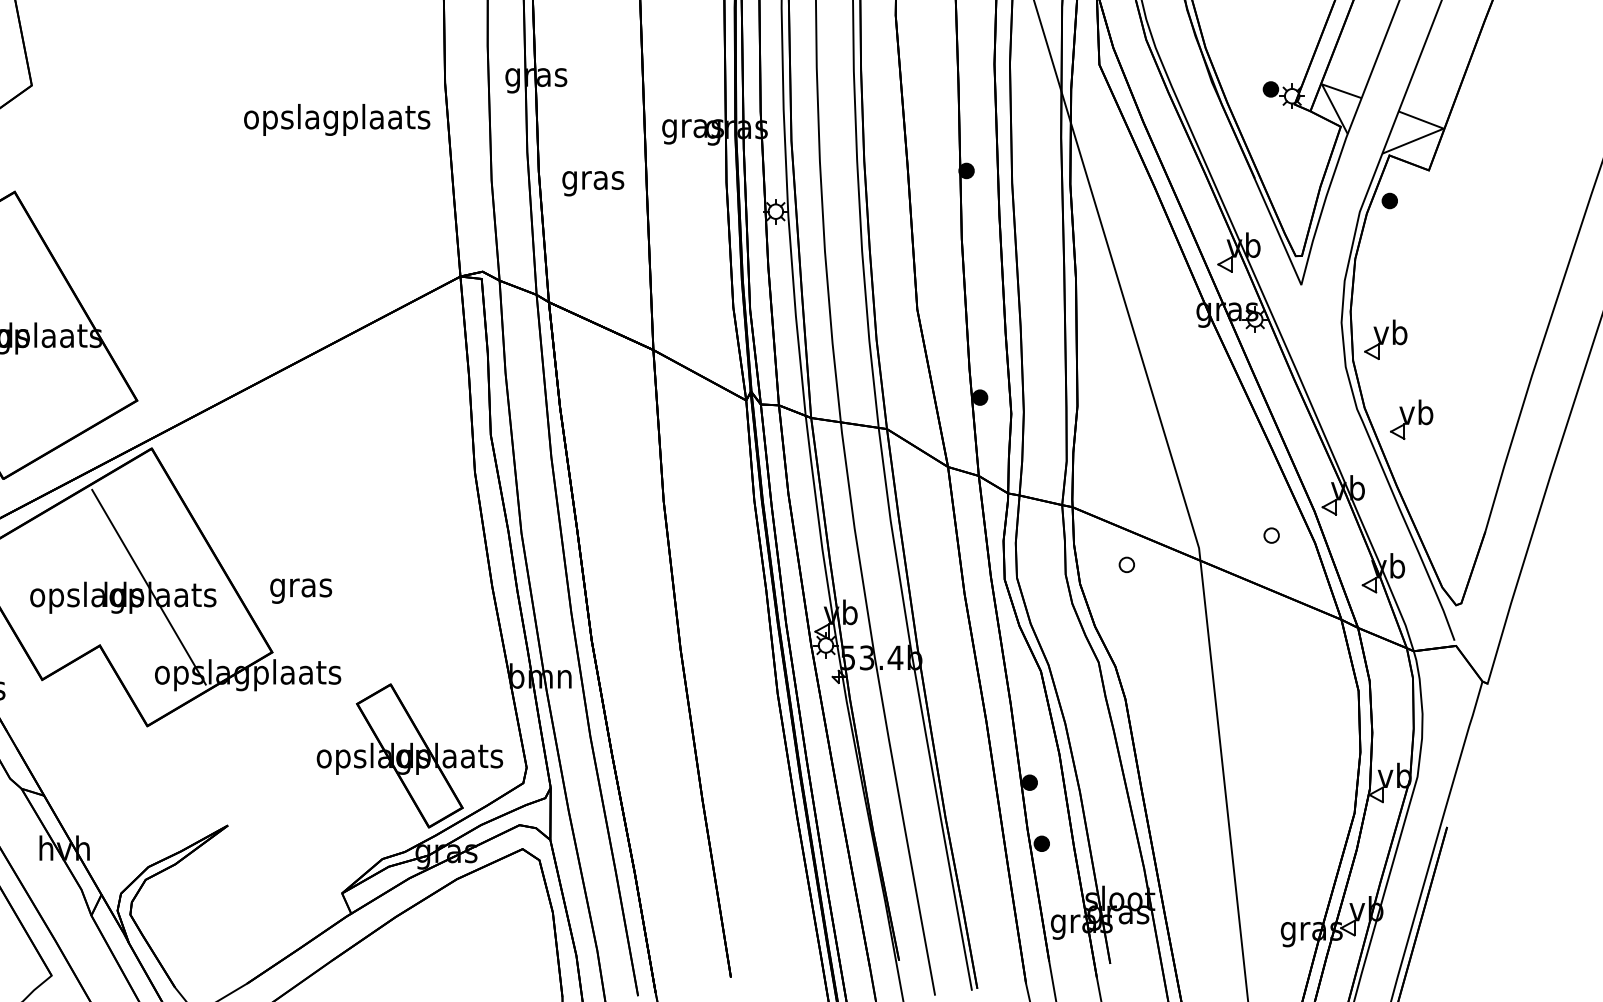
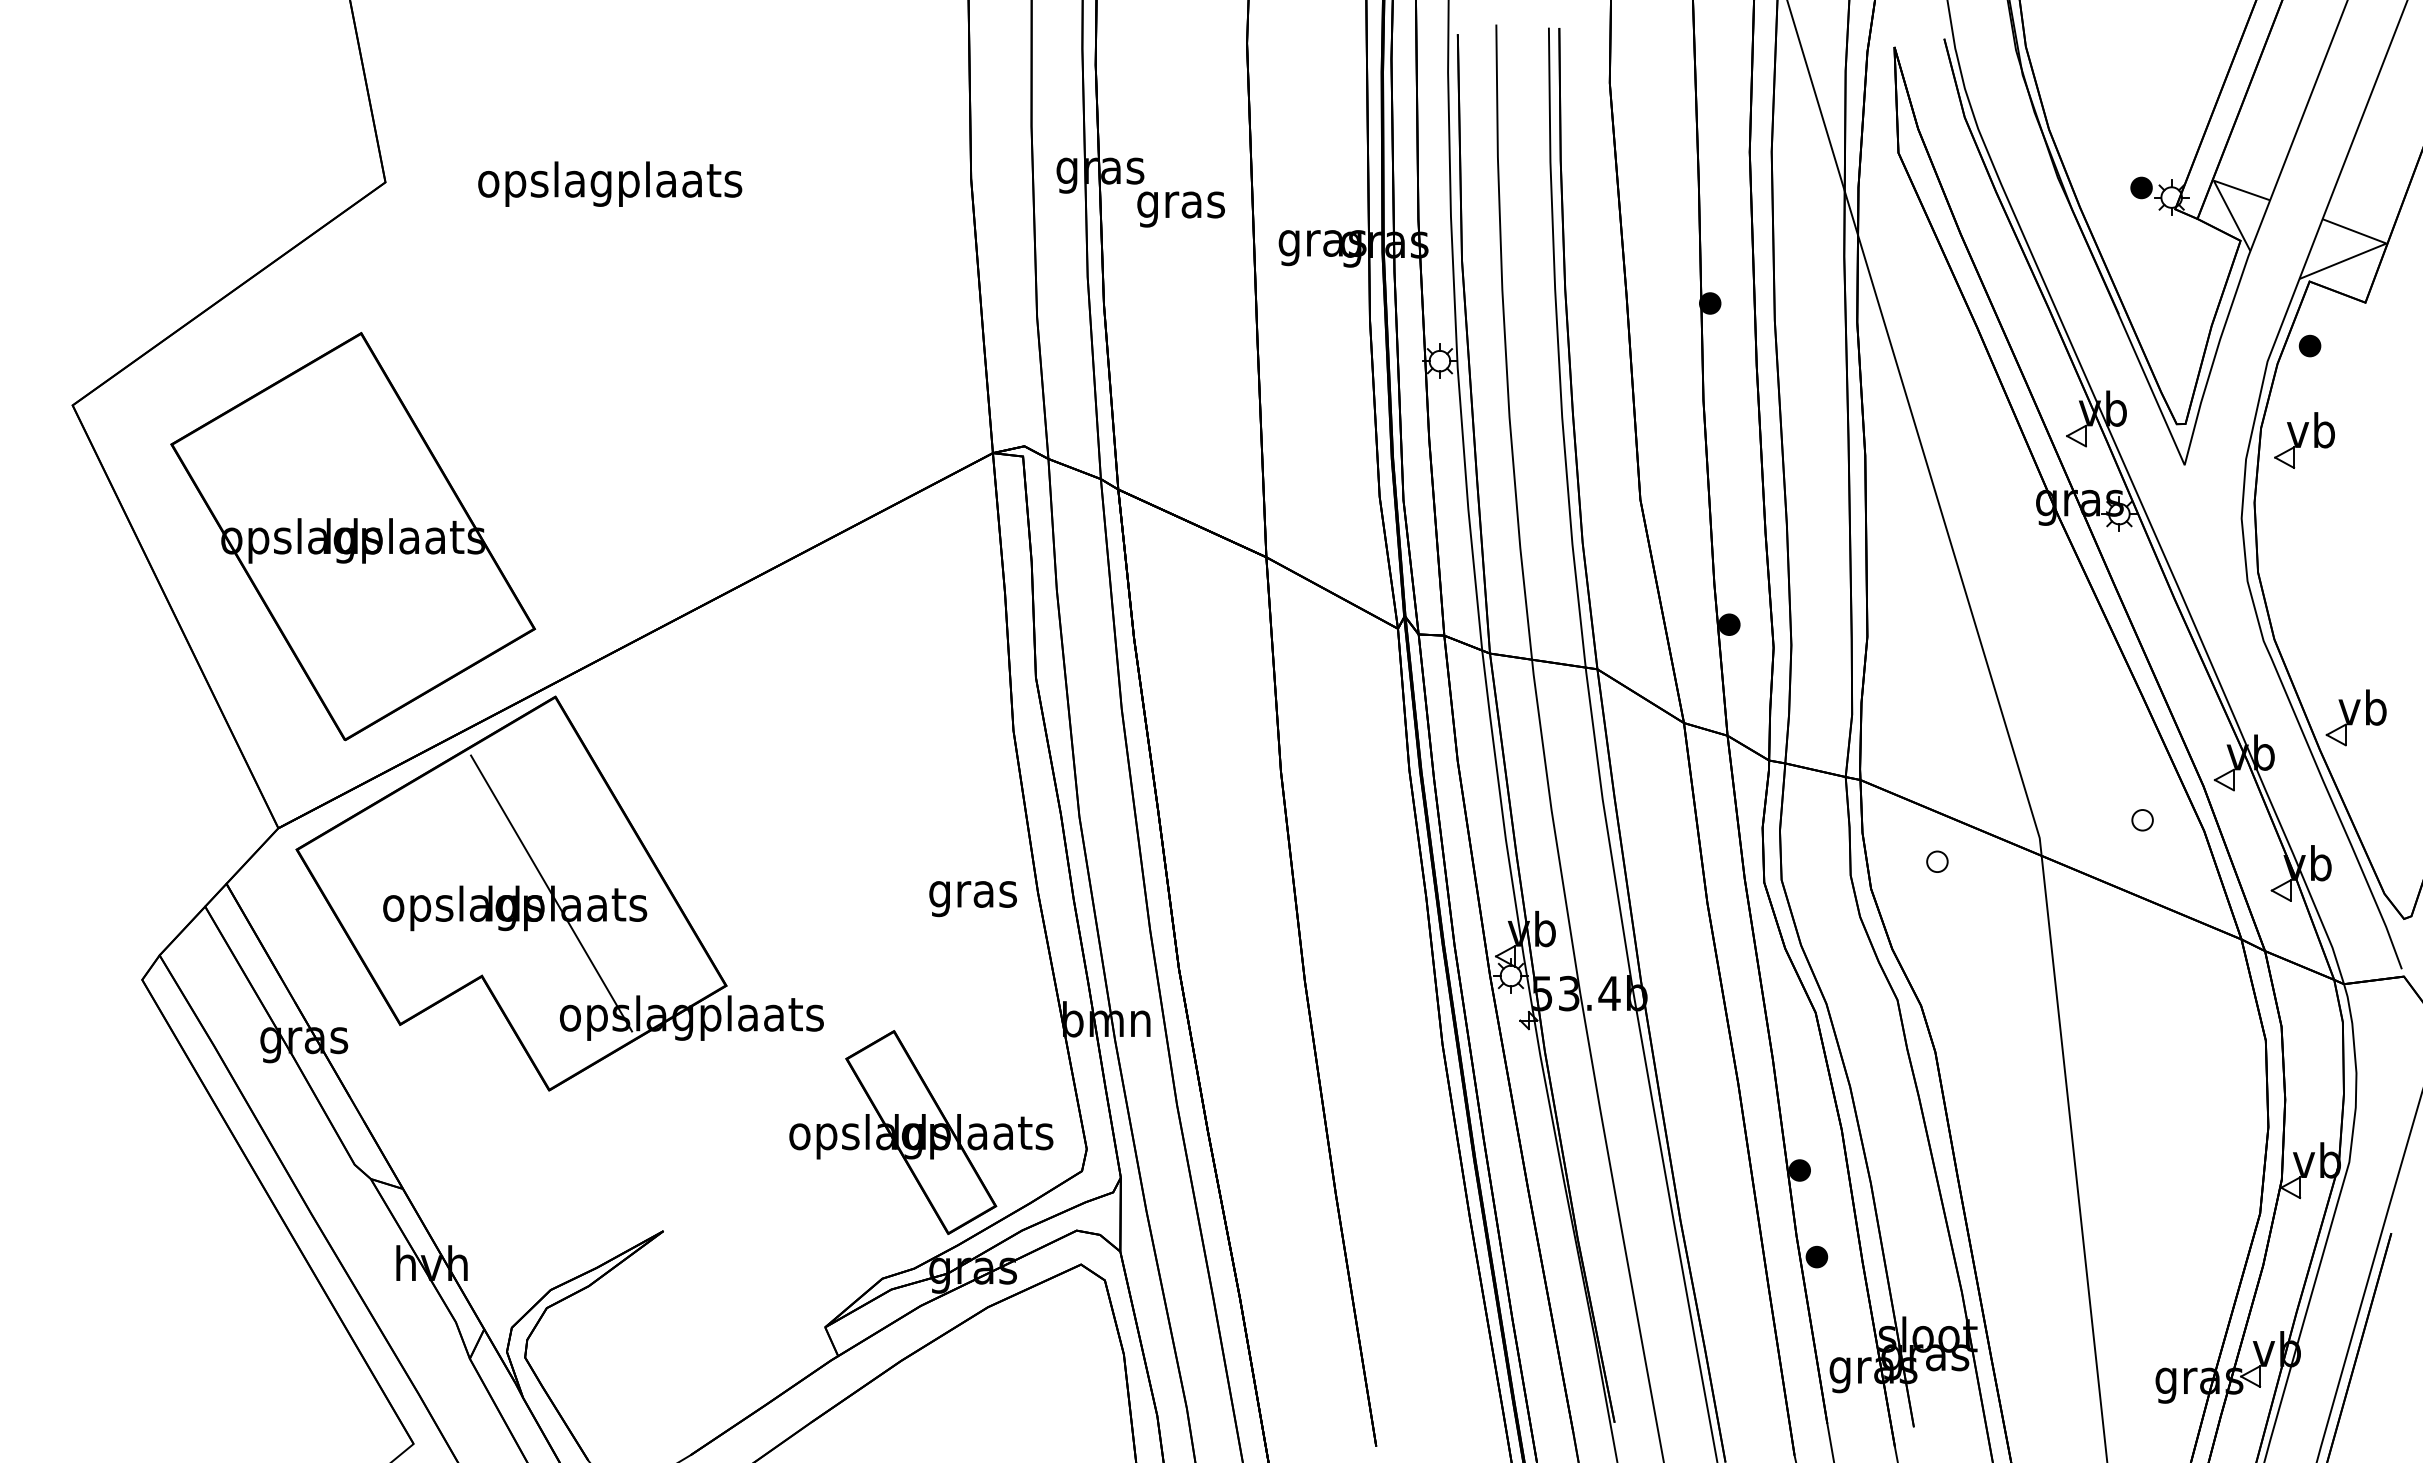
text: (337, 119) -> (610, 183), moved
text: (592, 183) -> (1180, 209), moved
part: (1385, 339) -> (2304, 440), moved
part: (1411, 419) -> (2355, 717), moved
text: (300, 591) -> (972, 899), moved

